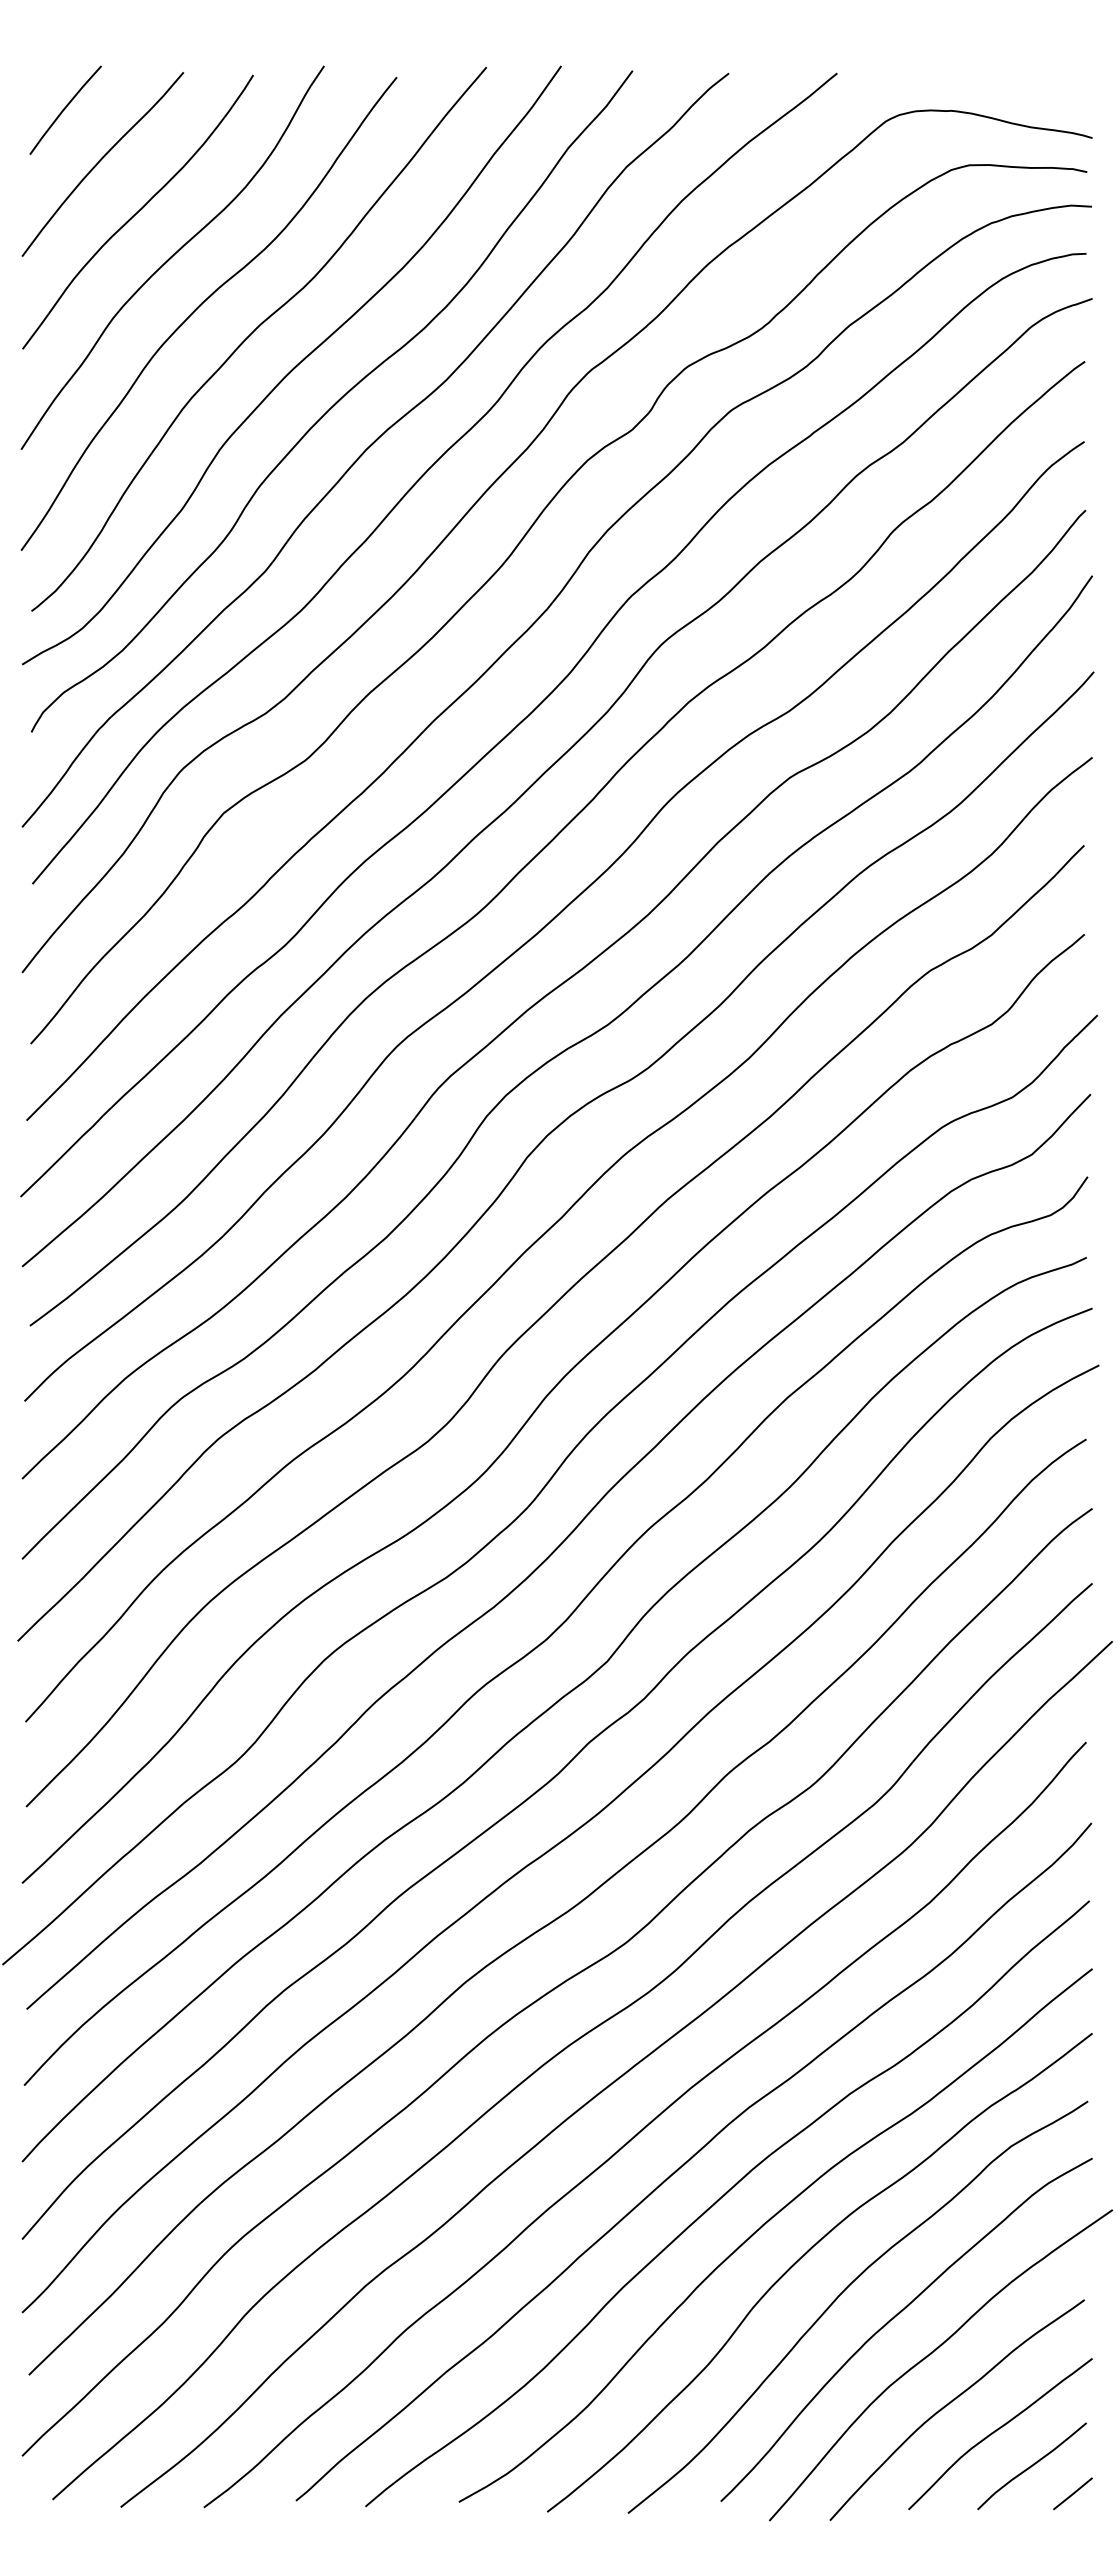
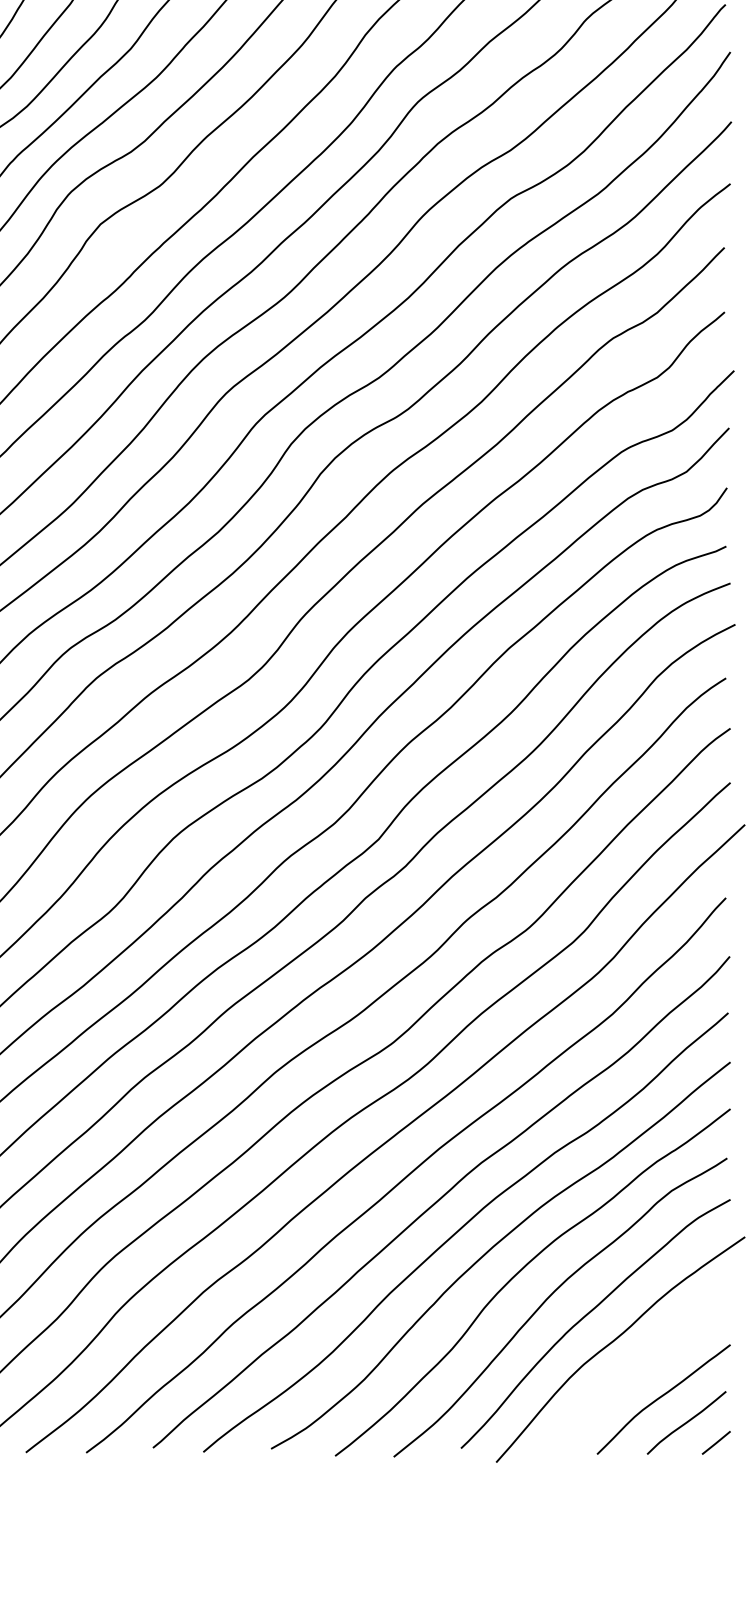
curve: (952, 2402) -> (629, 1376), removed

